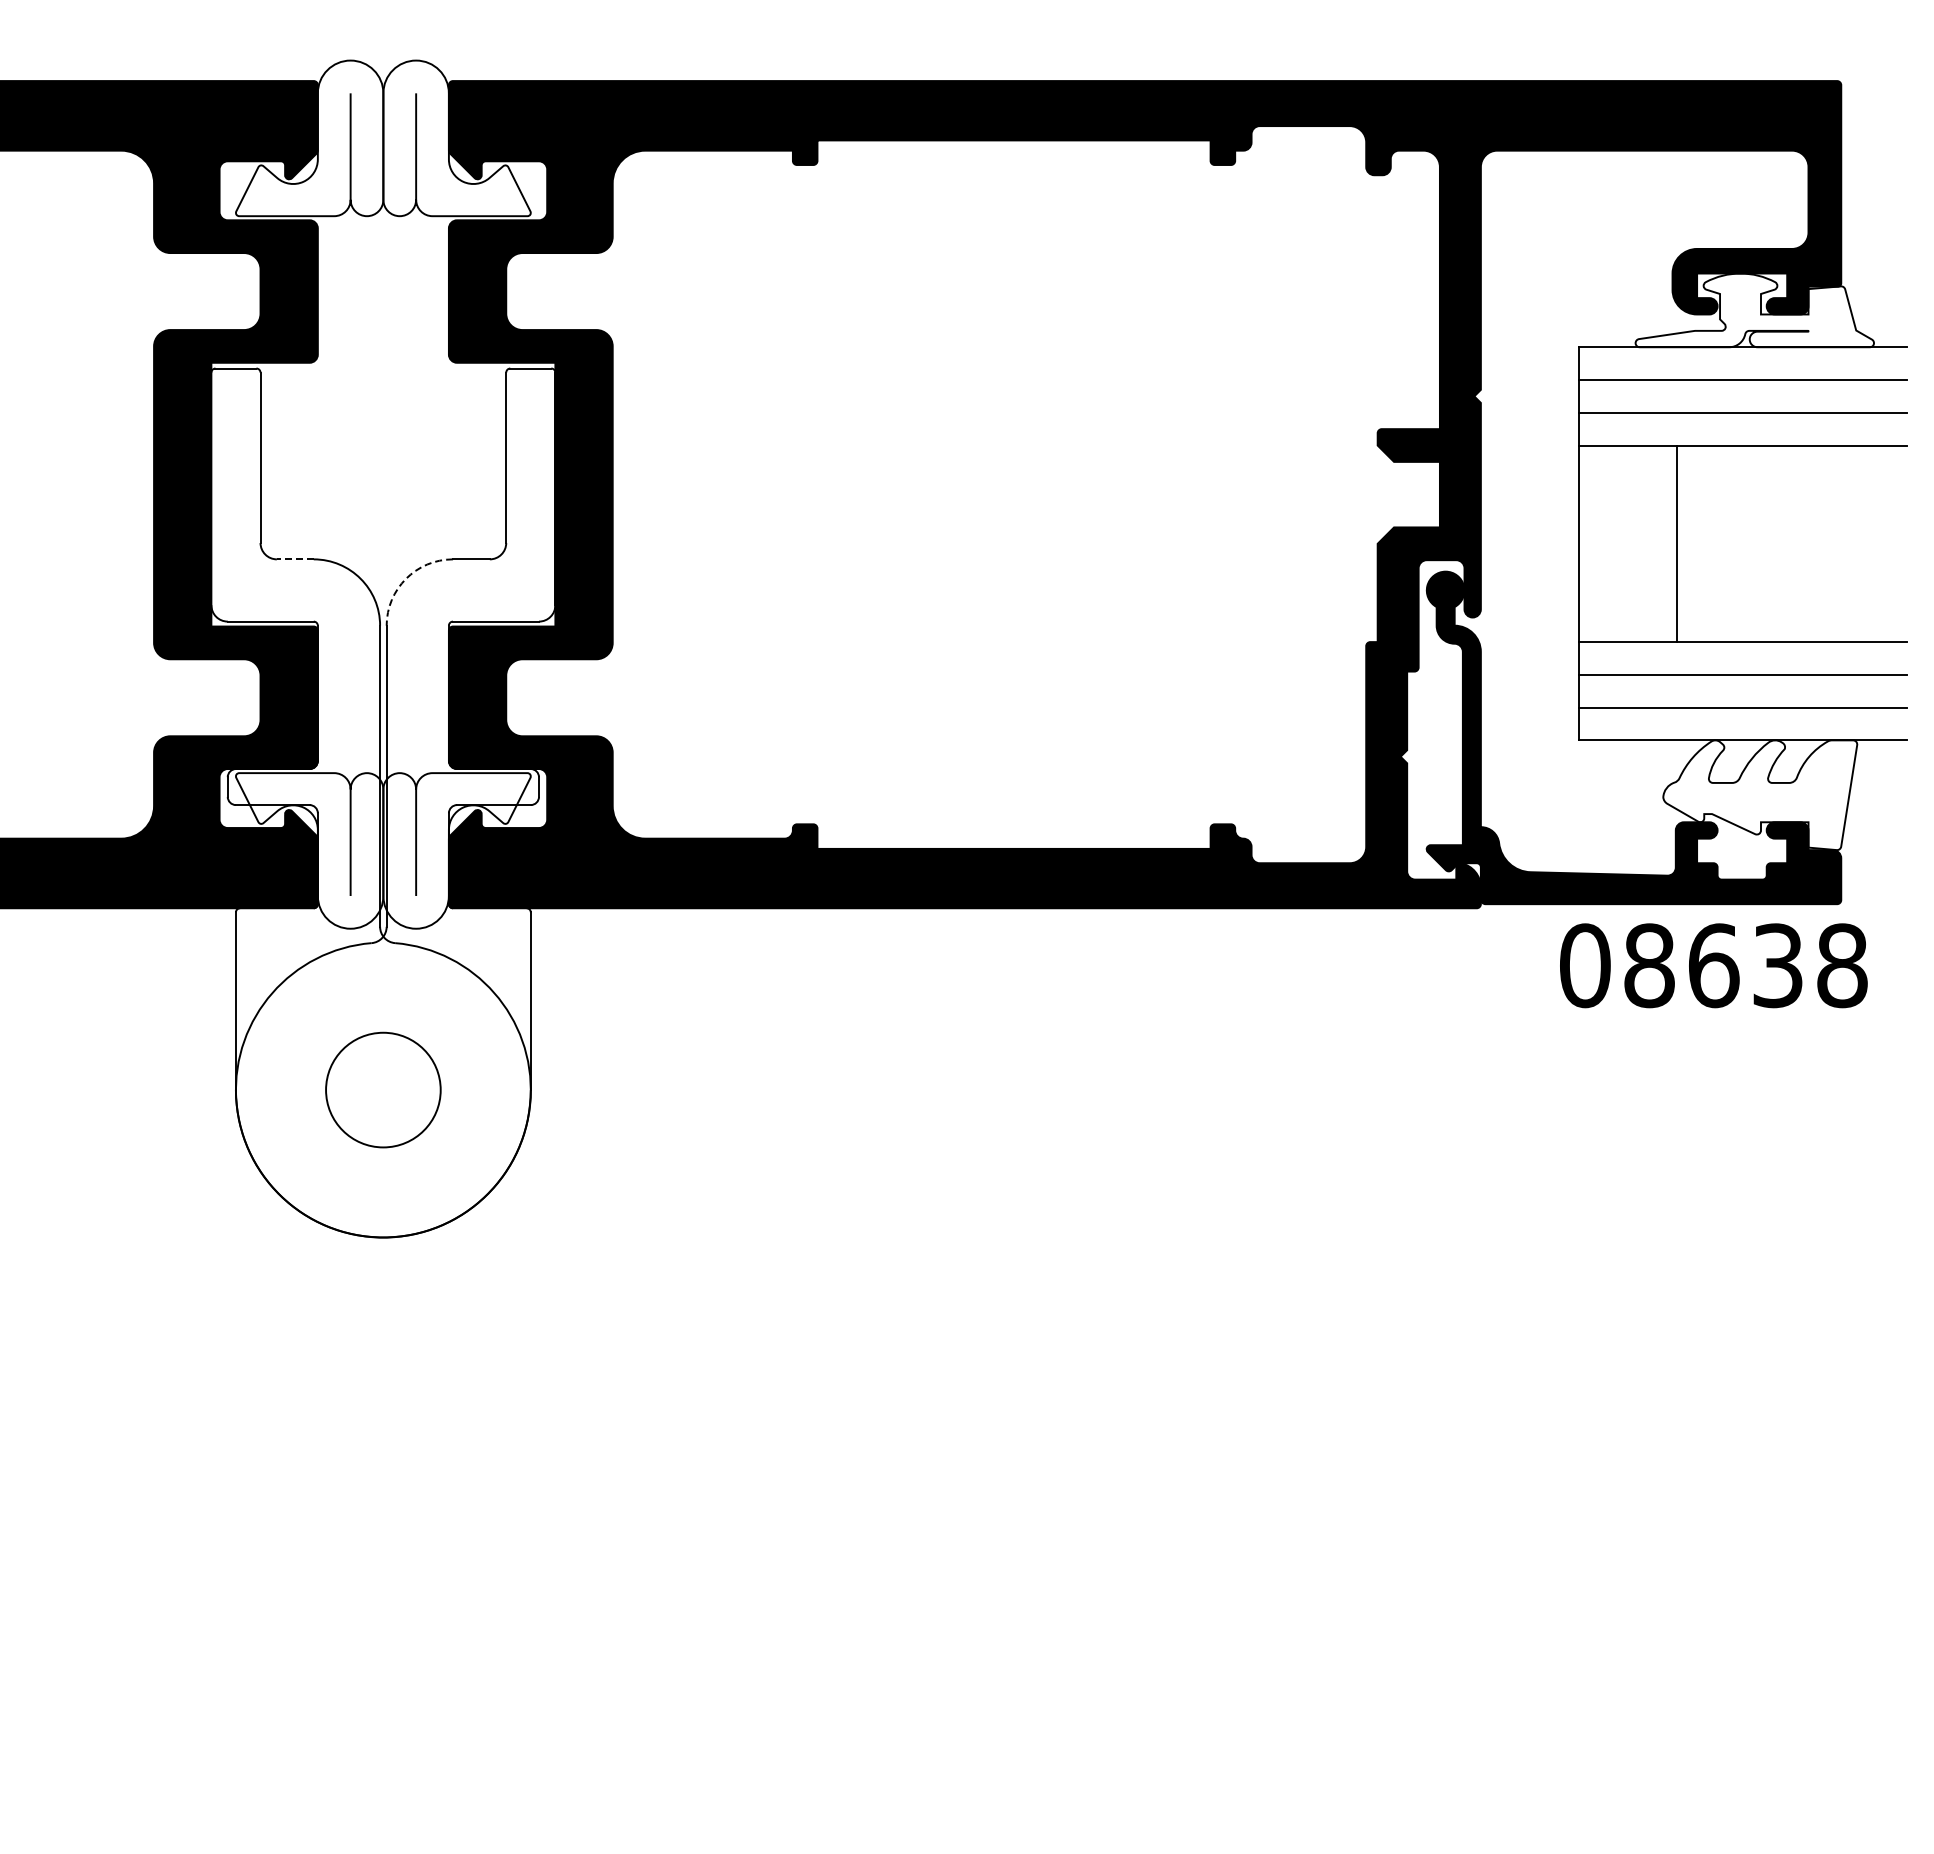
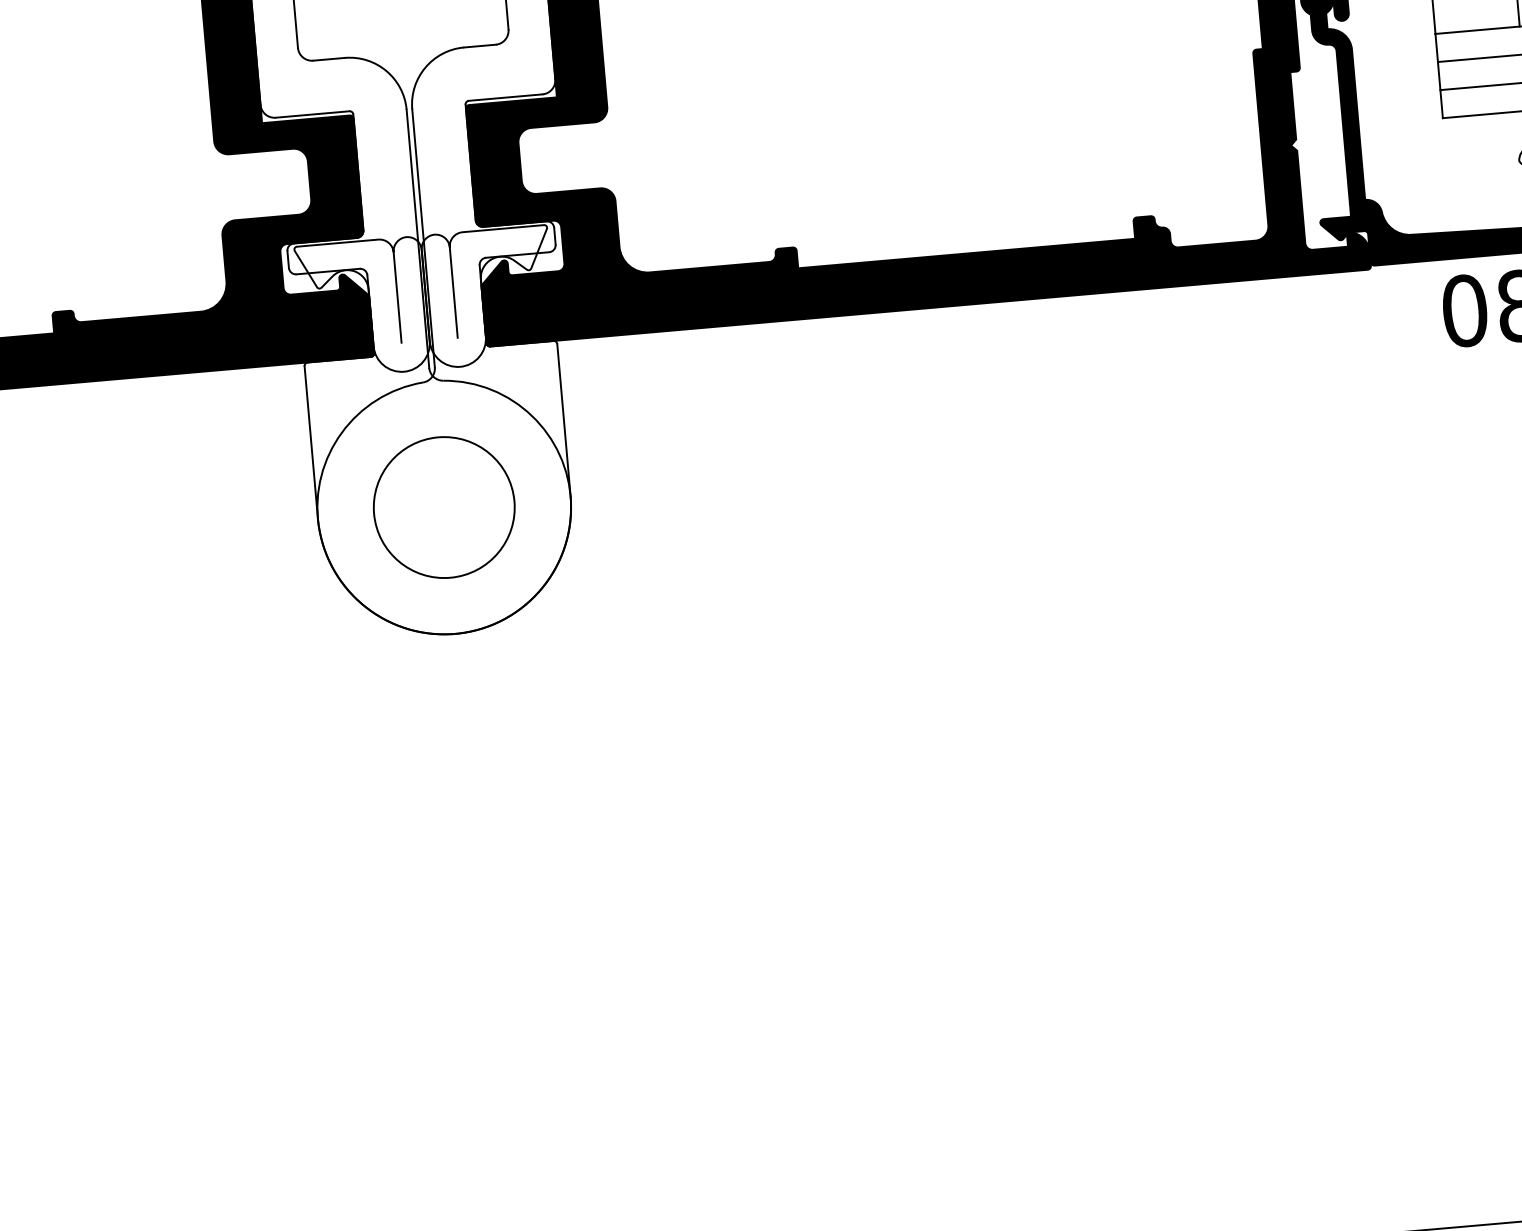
line: (294, 559) -> (328, 59), dashed -> solid
arc: (406, 578) -> (425, 67), dashed -> solid
circle: (383, 1090) -> (444, 507), size x1.43

